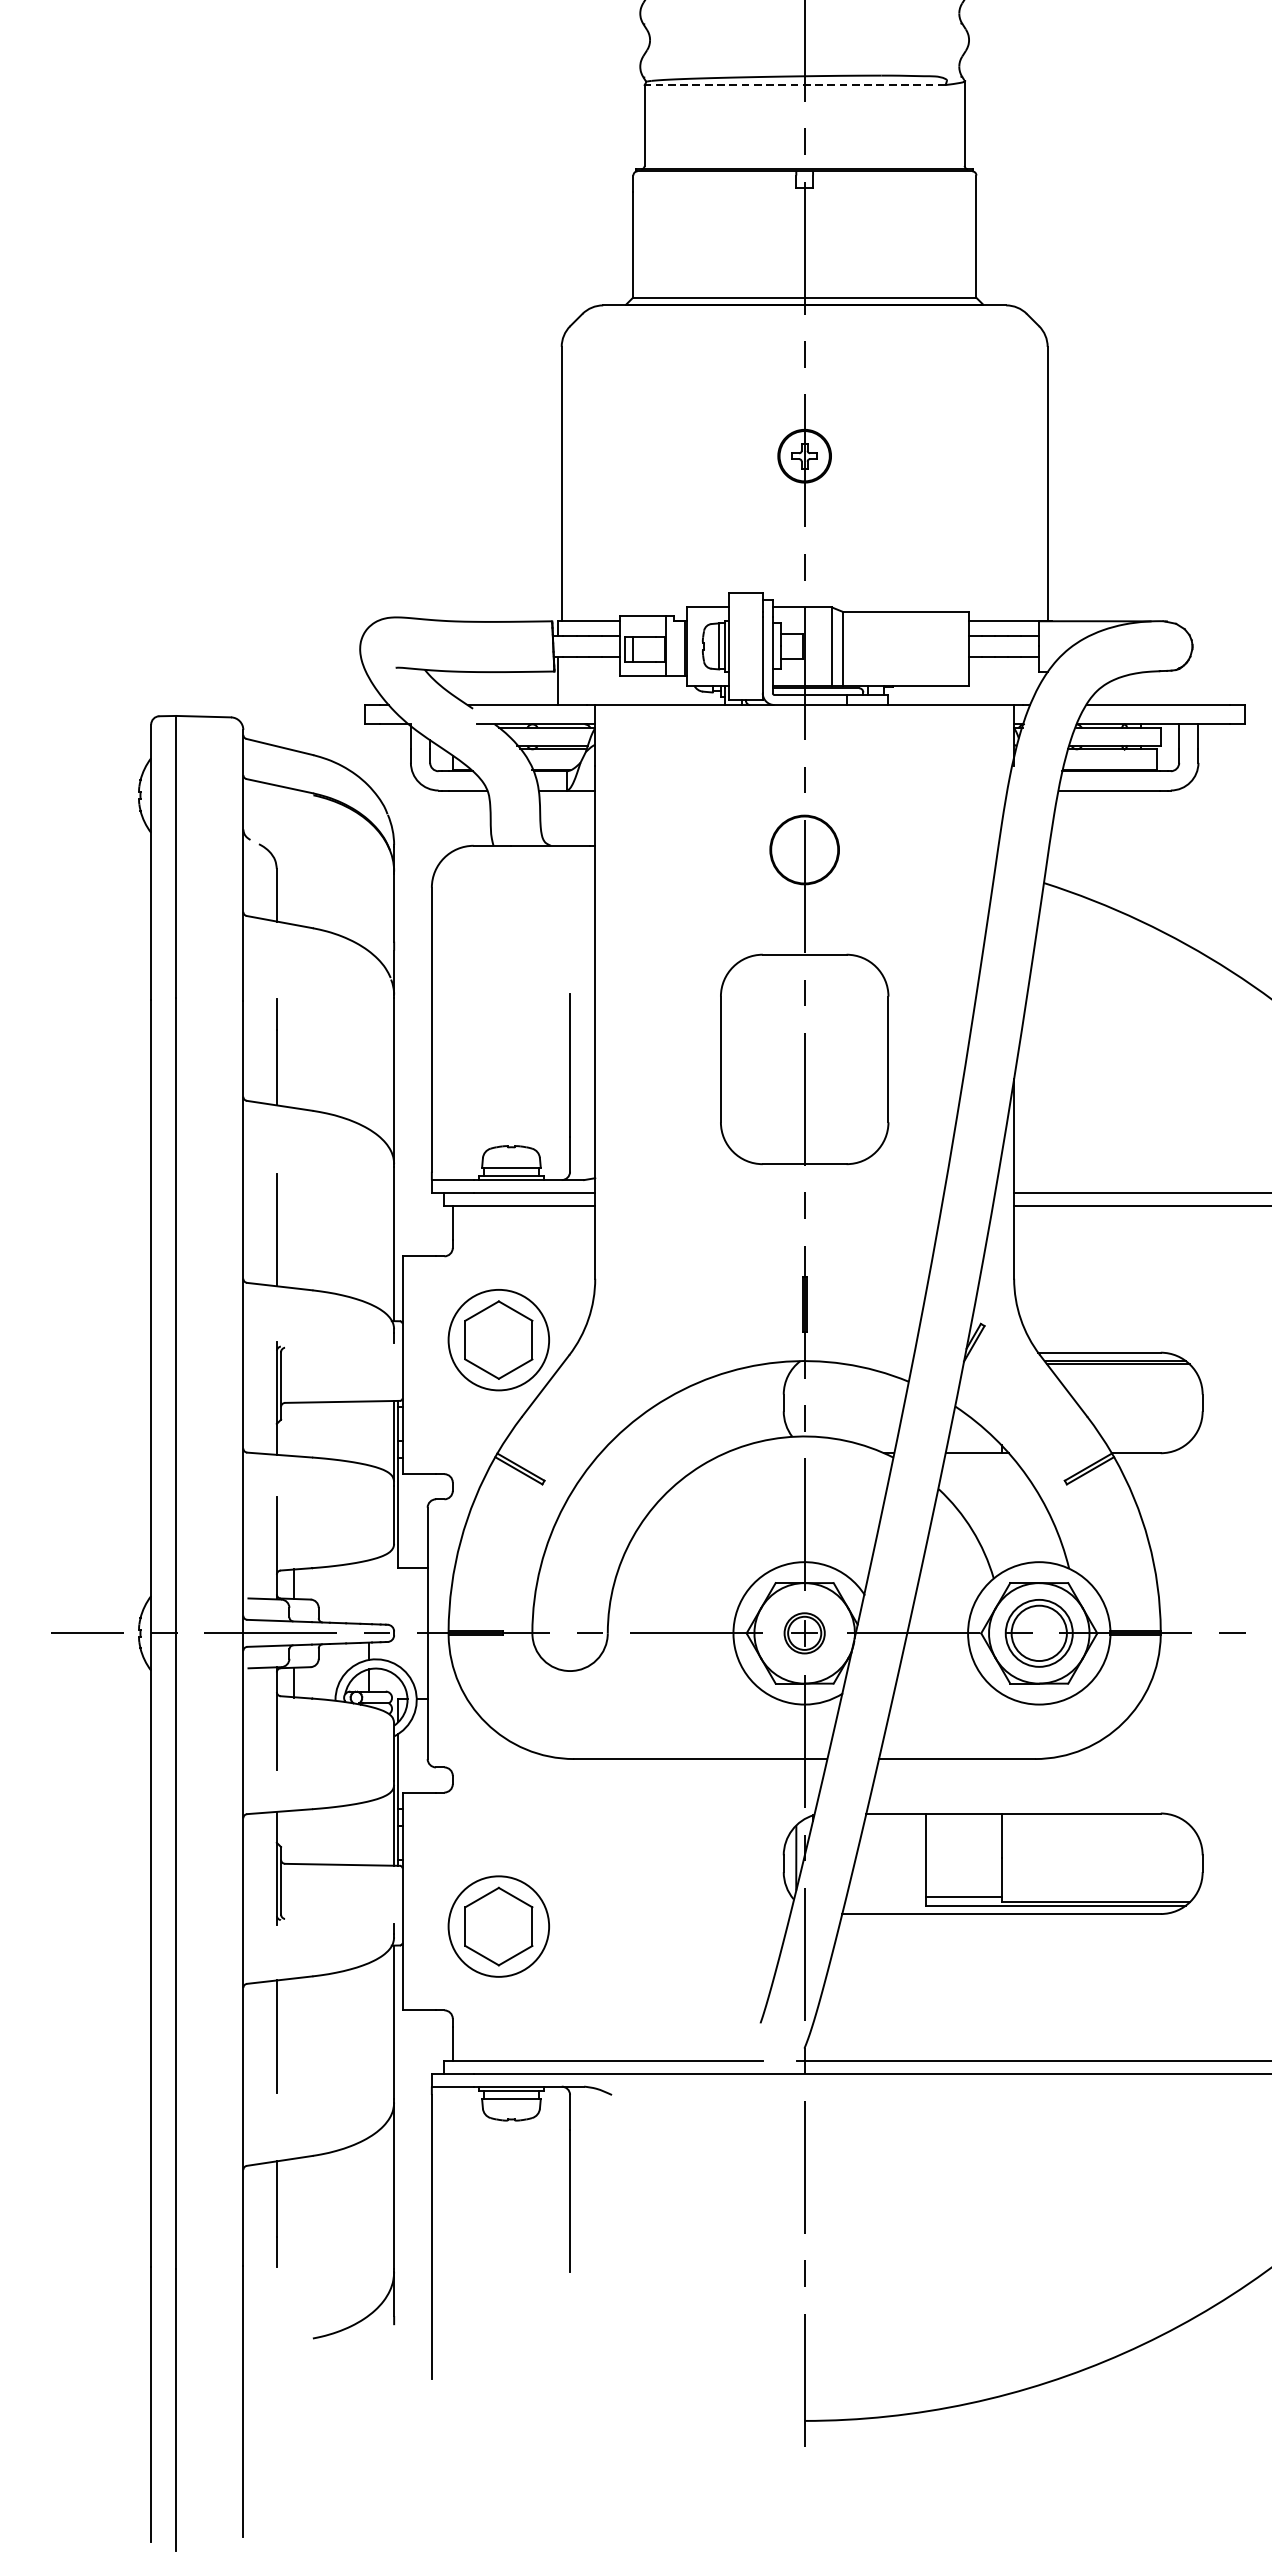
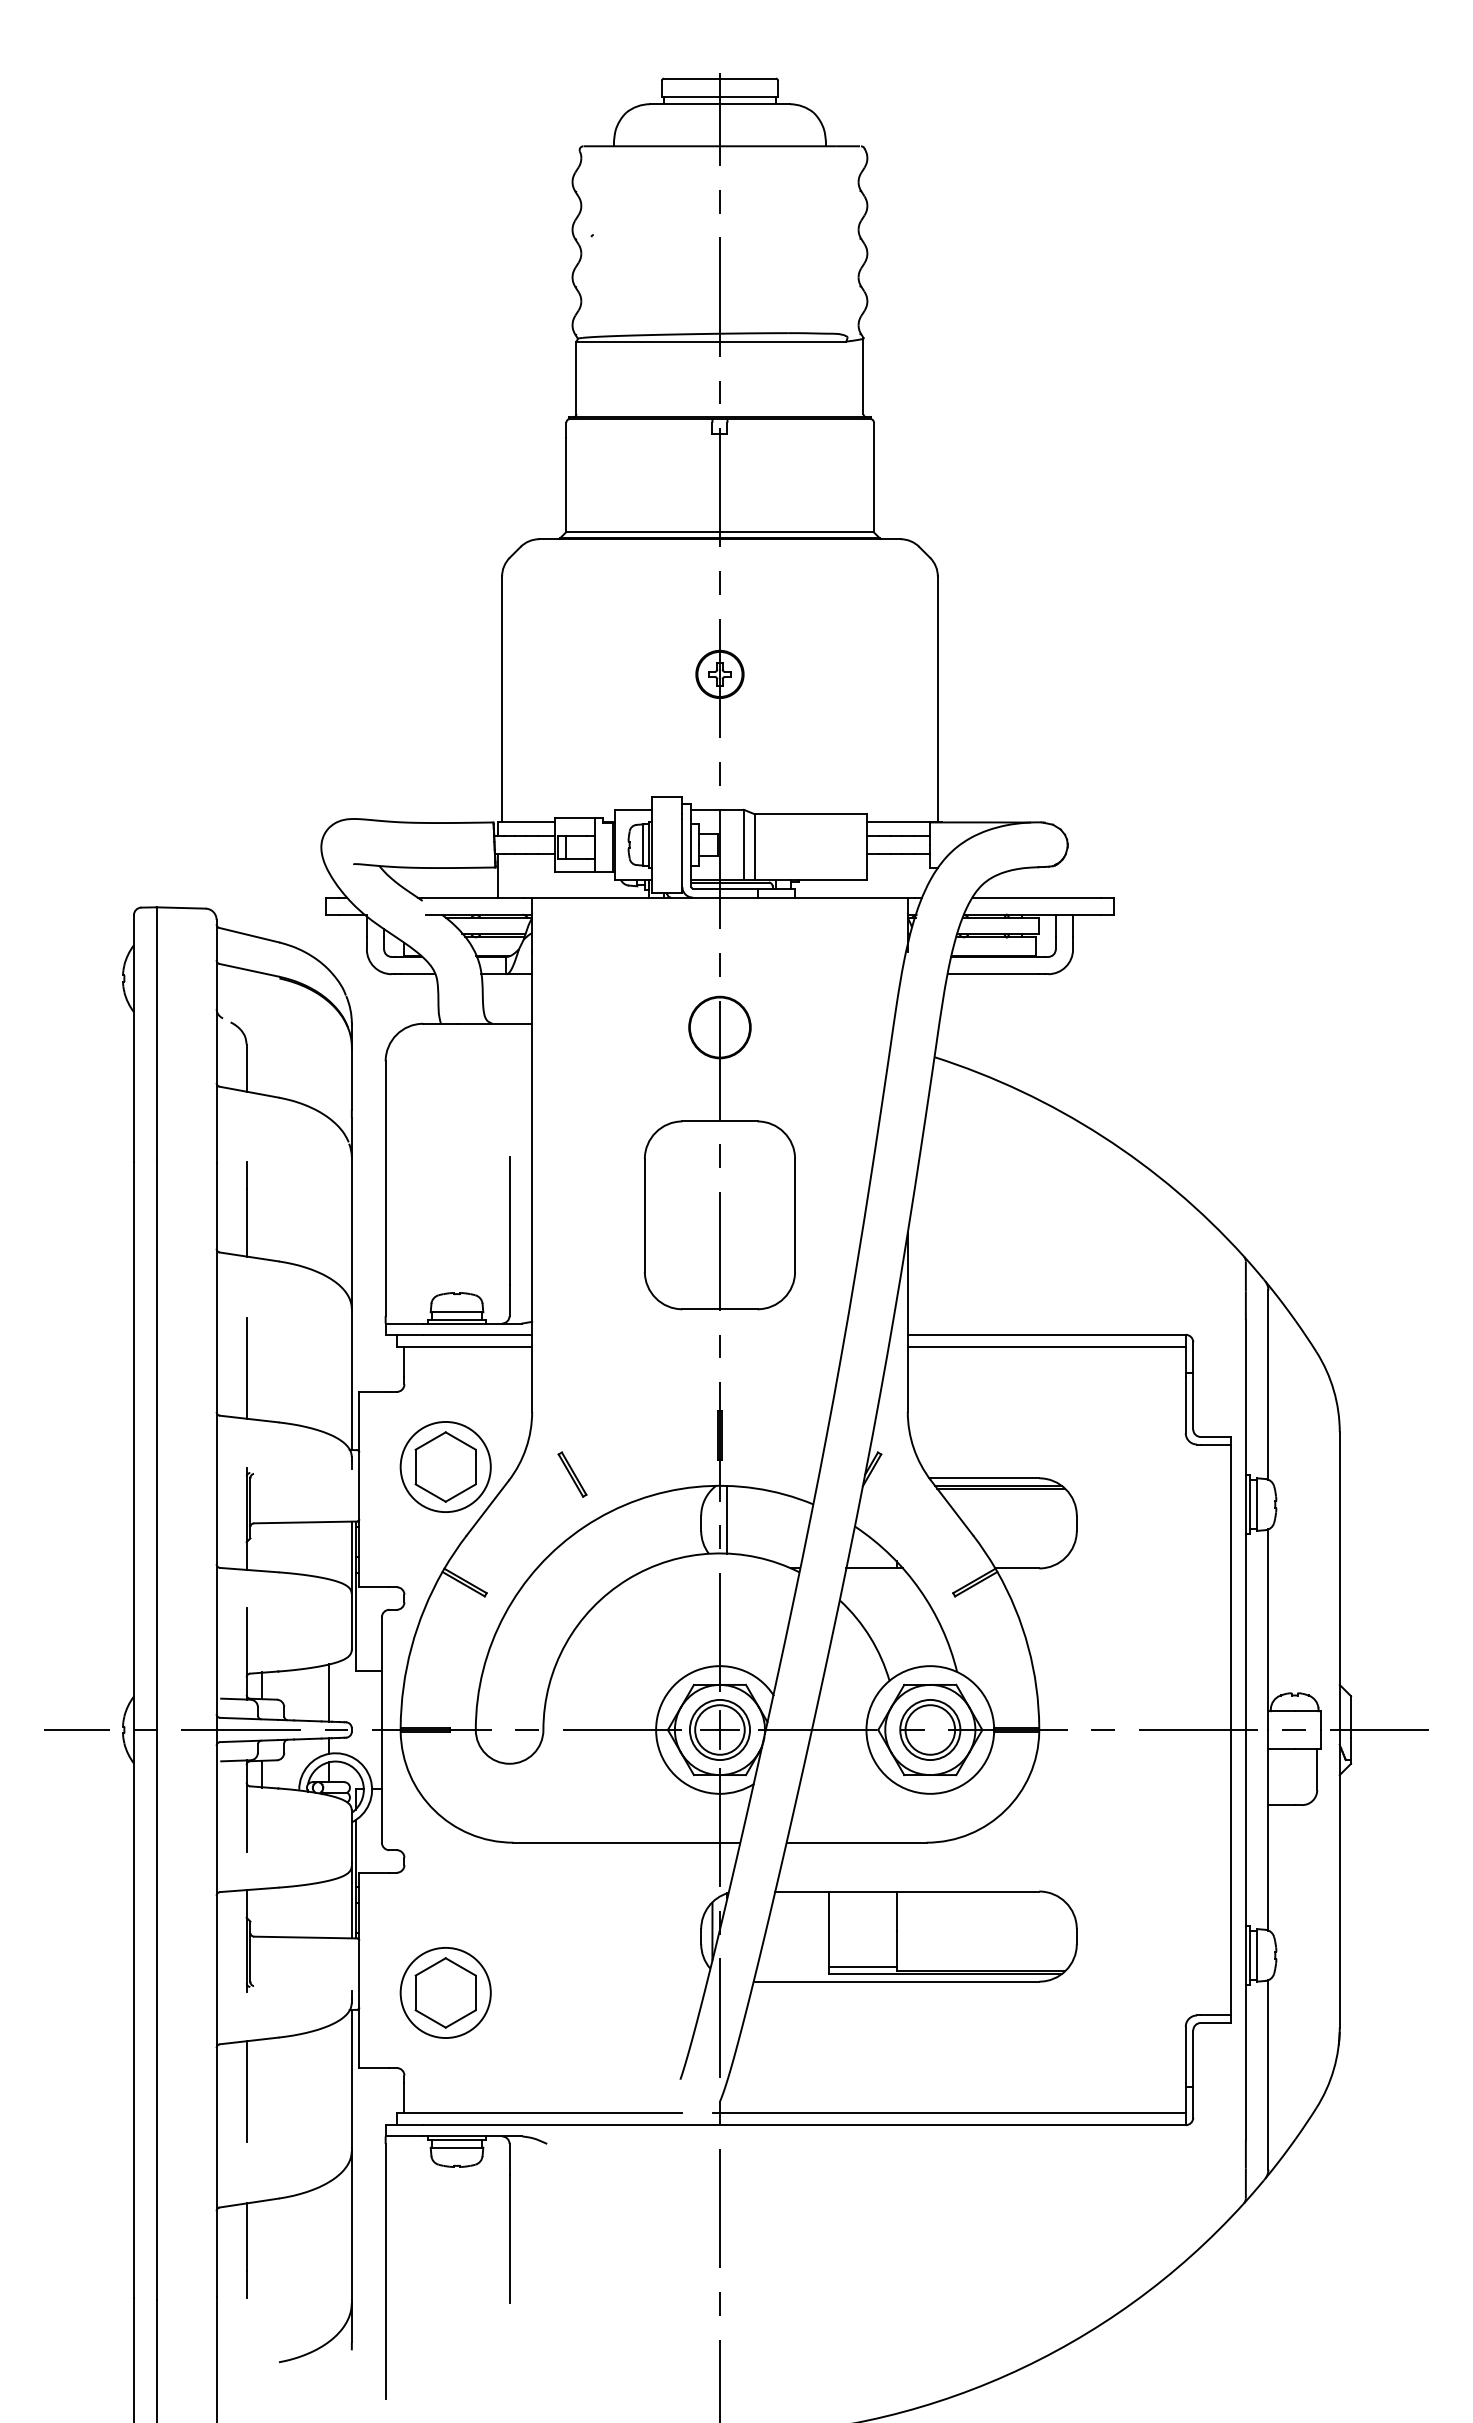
line: (795, 84) -> (711, 341), dashed -> solid
part: (640, 1348) -> (572, 1474), added
line: (813, 1398) -> (727, 1519), added
line: (369, 1591) -> (329, 1692), added
part: (804, 1632) -> (719, 1729), size x1.67

